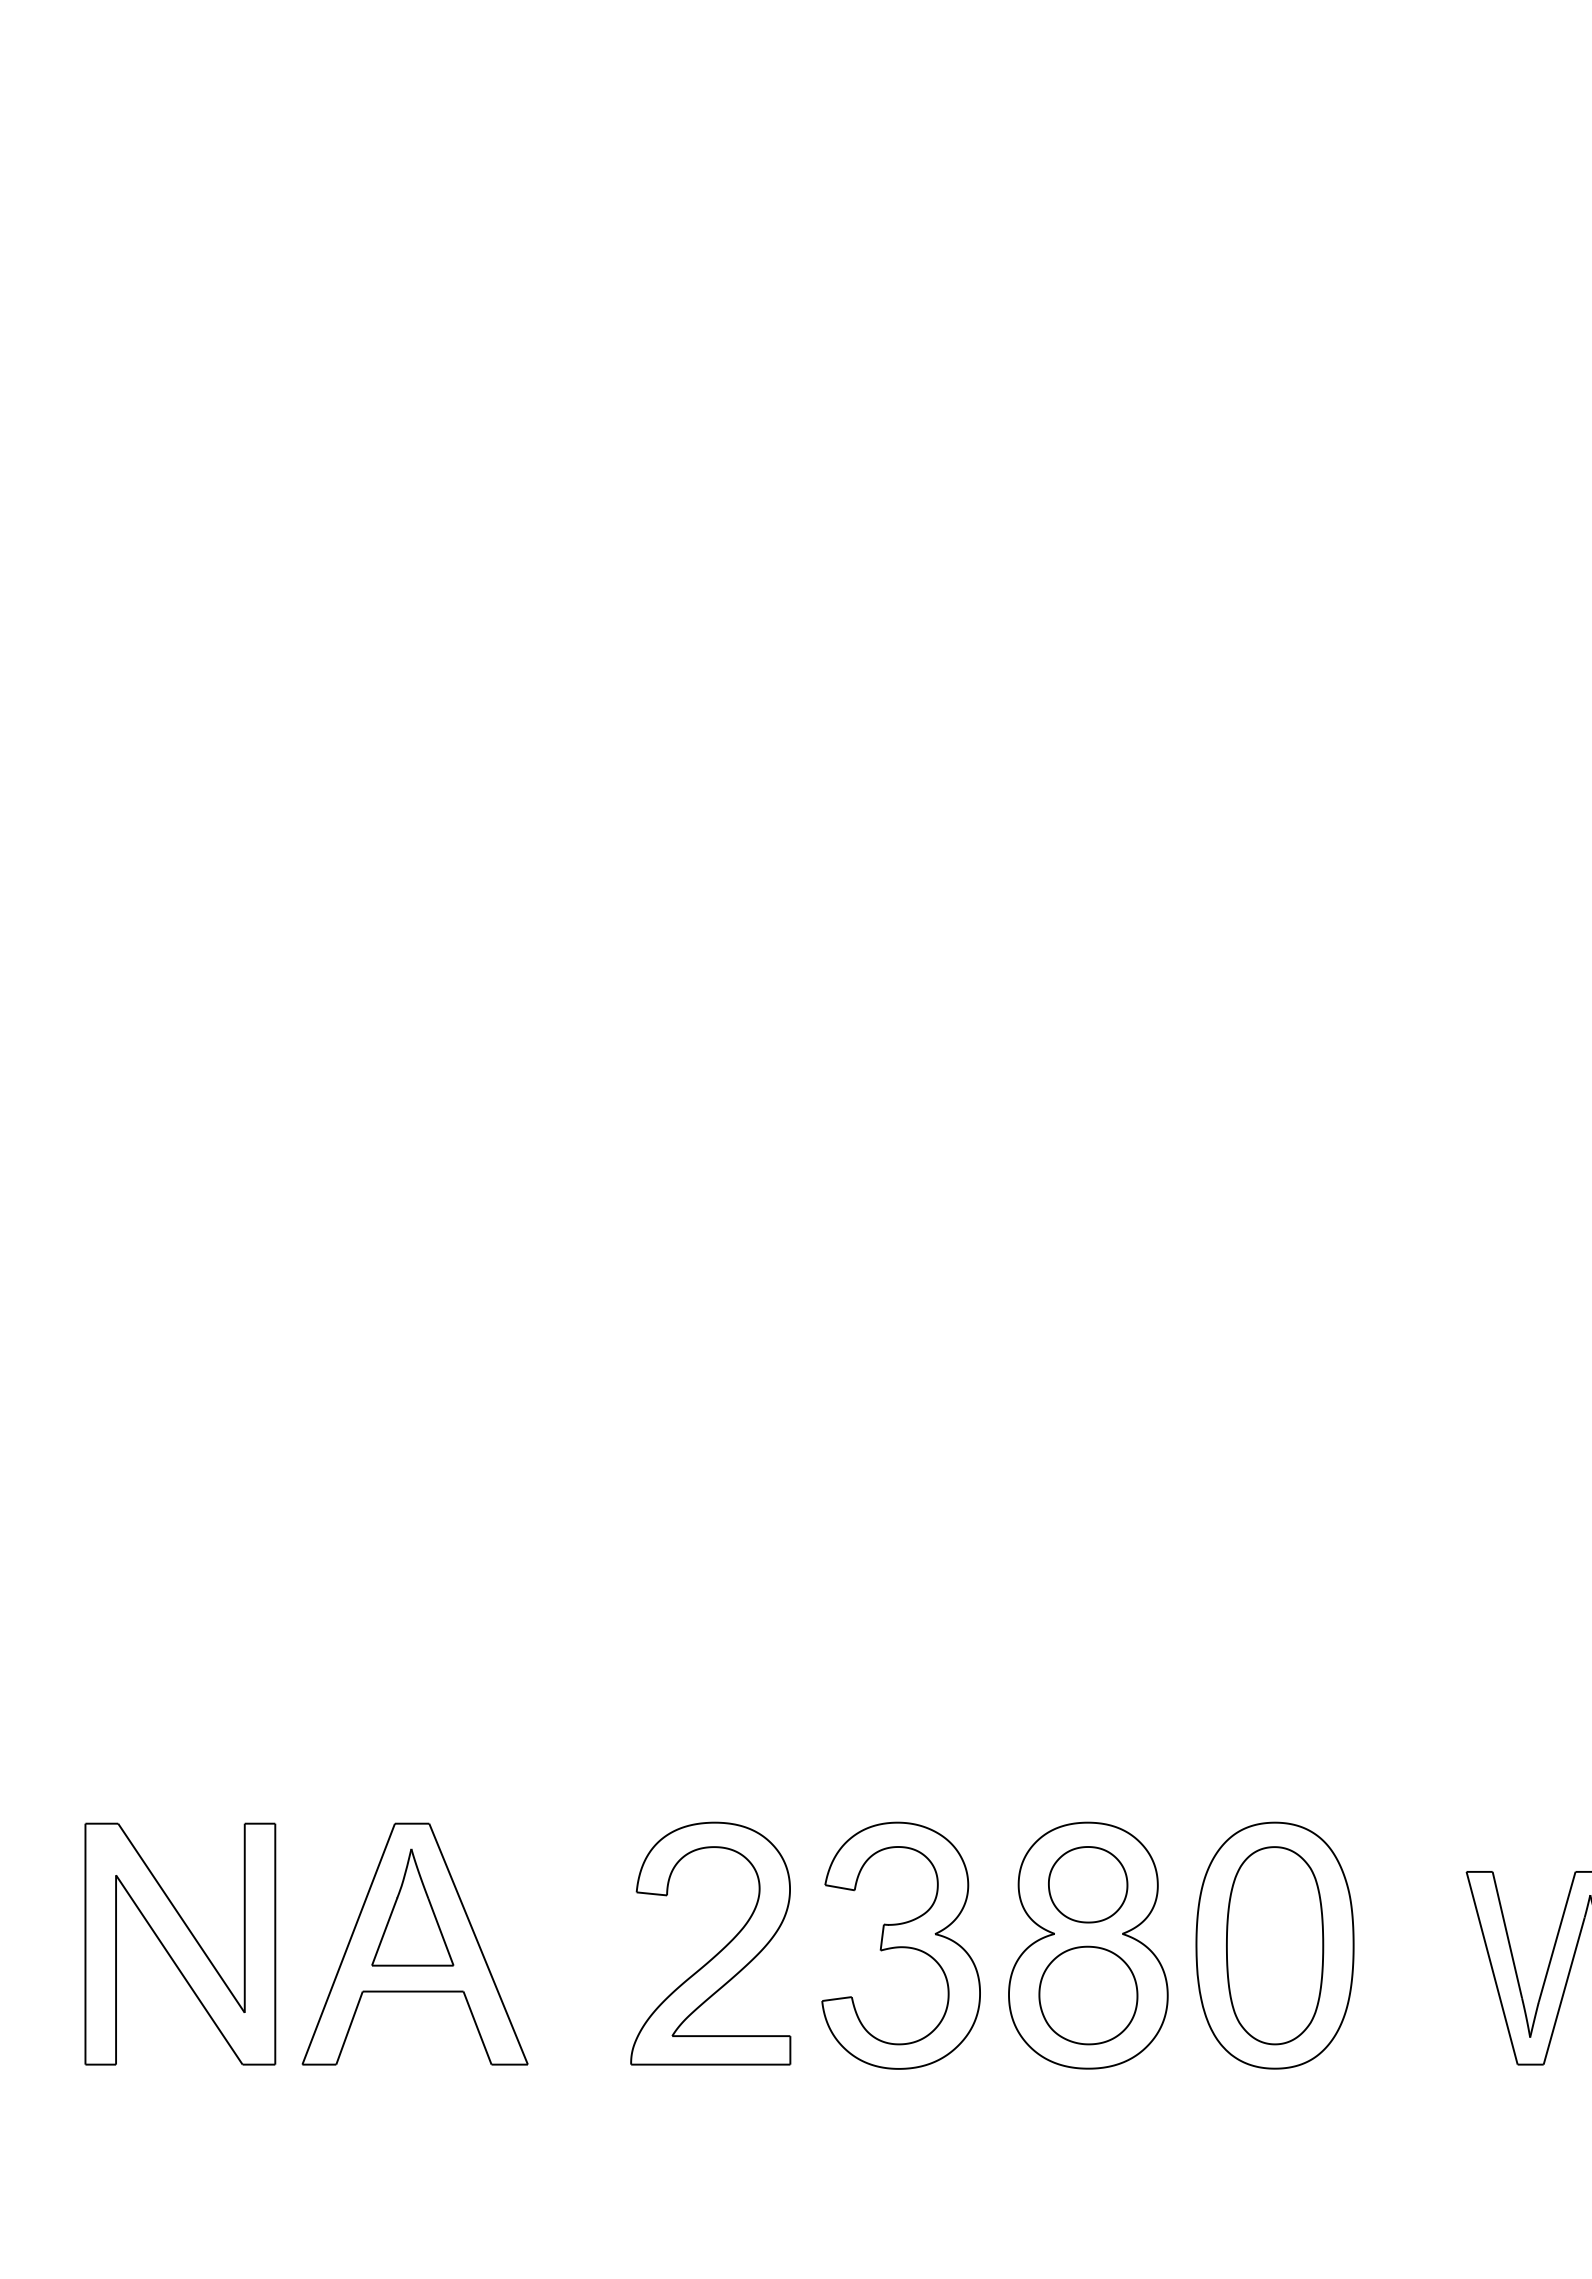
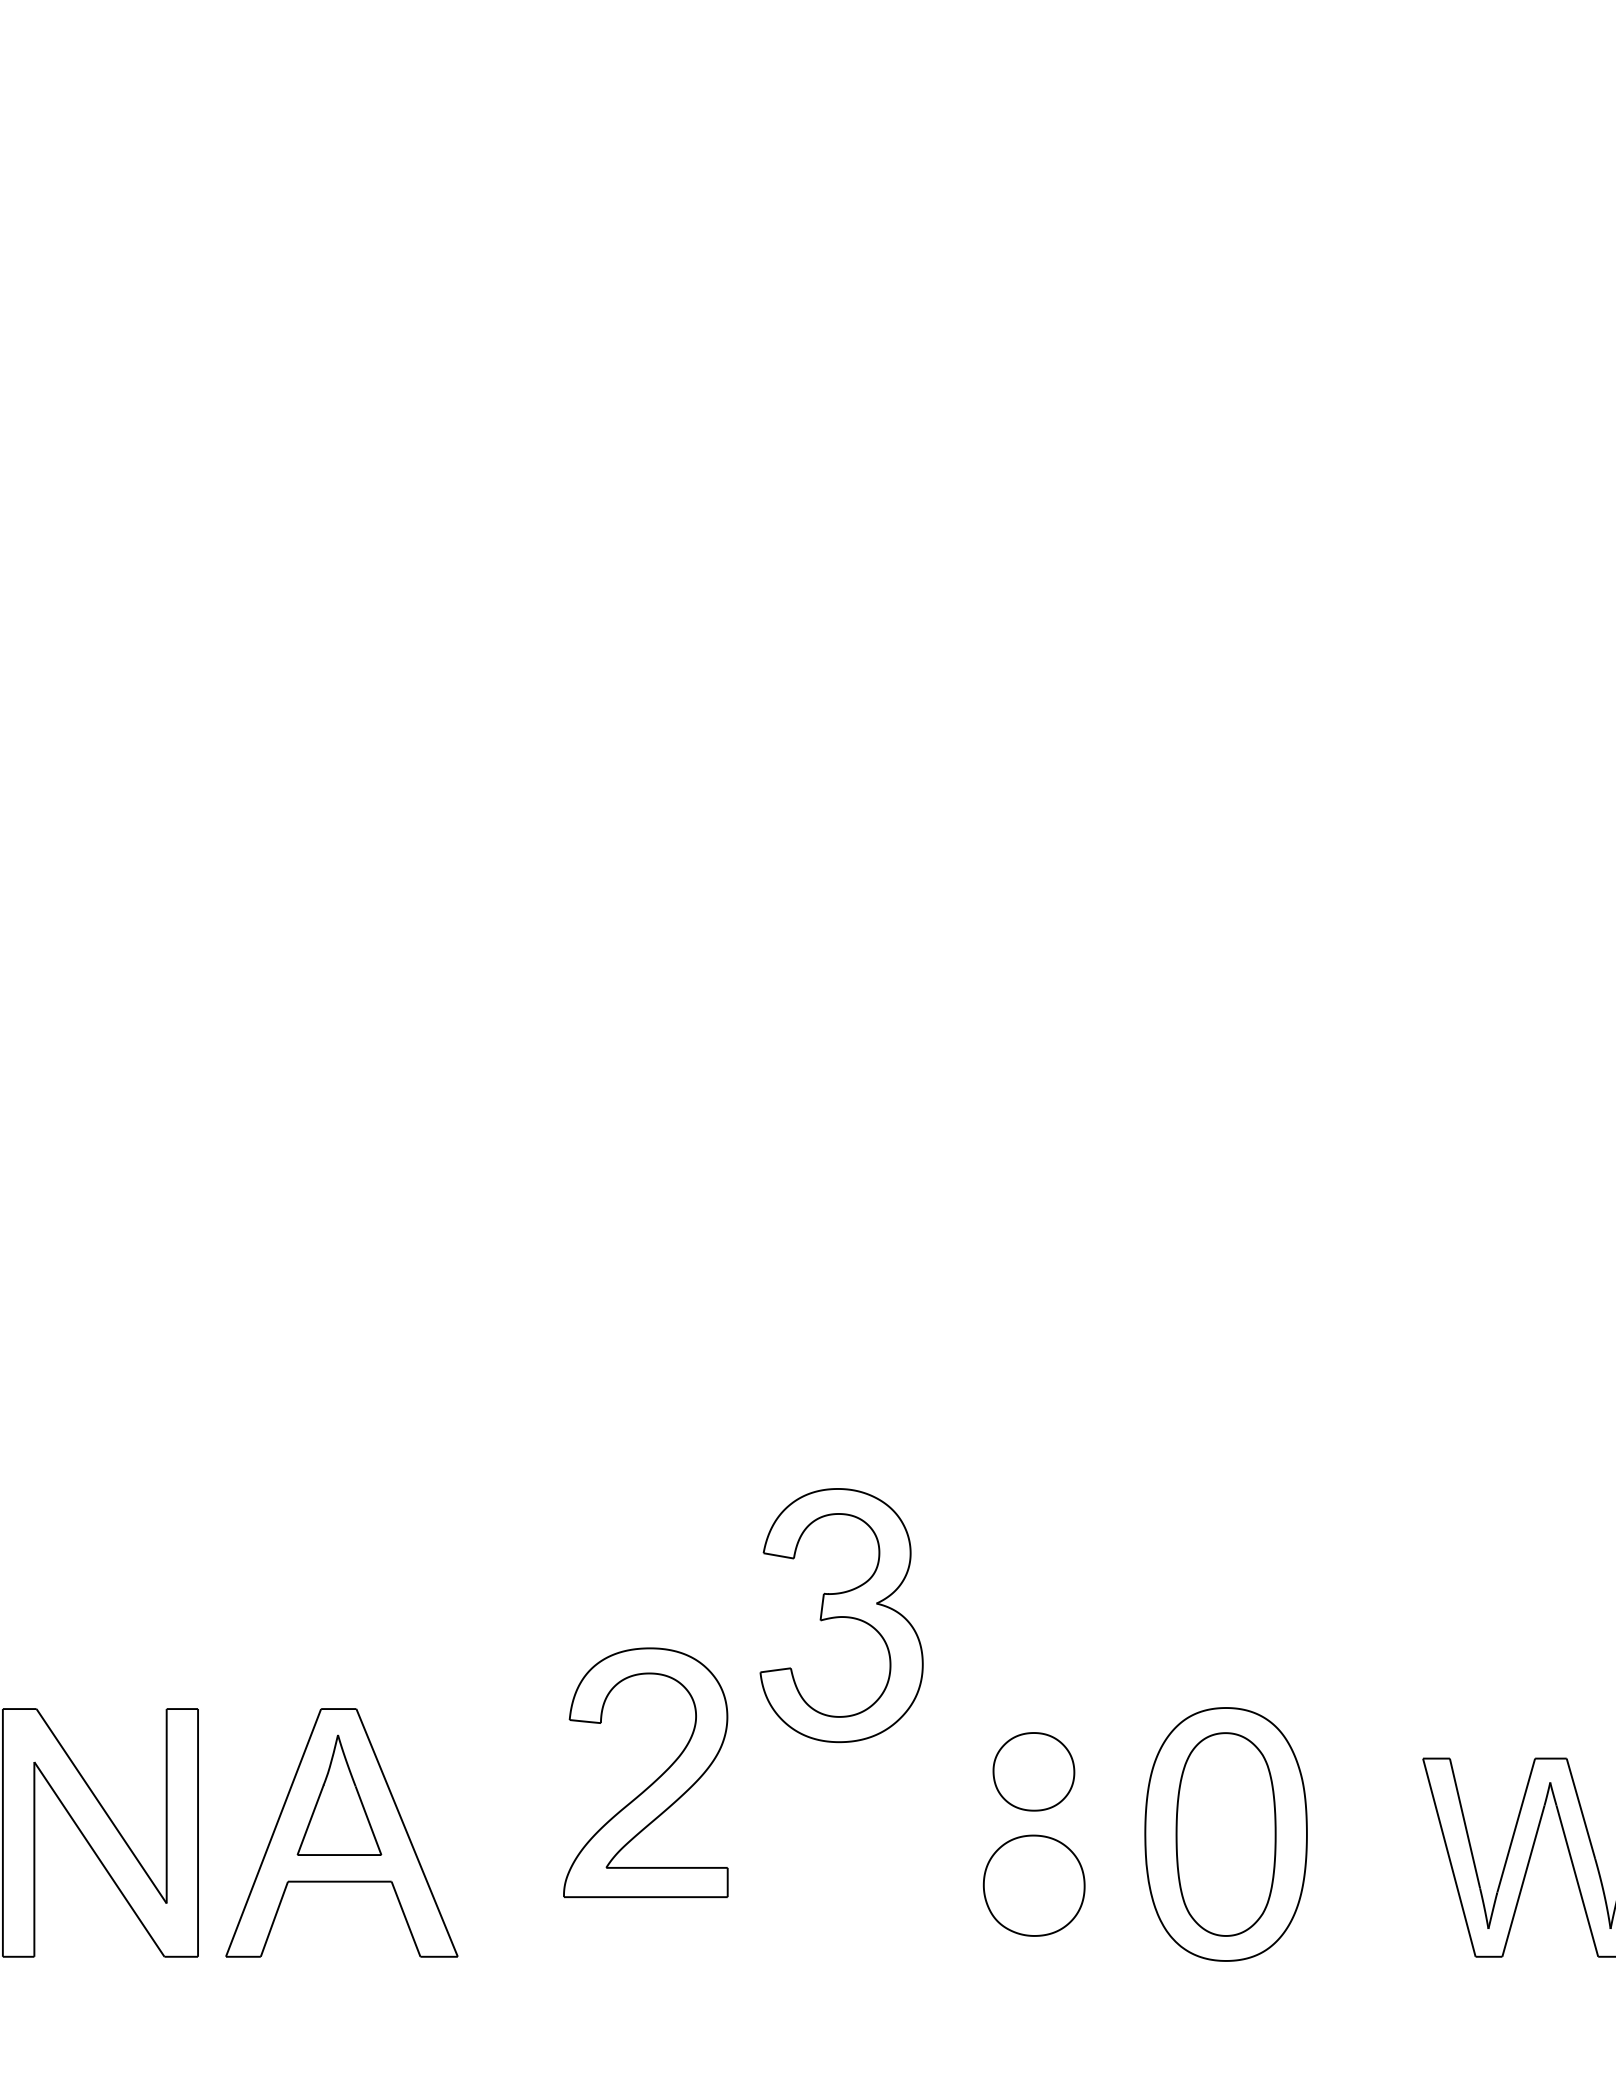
part: (900, 1945) -> (840, 1615), moved
part: (1088, 1945) -> (1034, 1834), removed
part: (717, 1952) -> (652, 1781), moved

